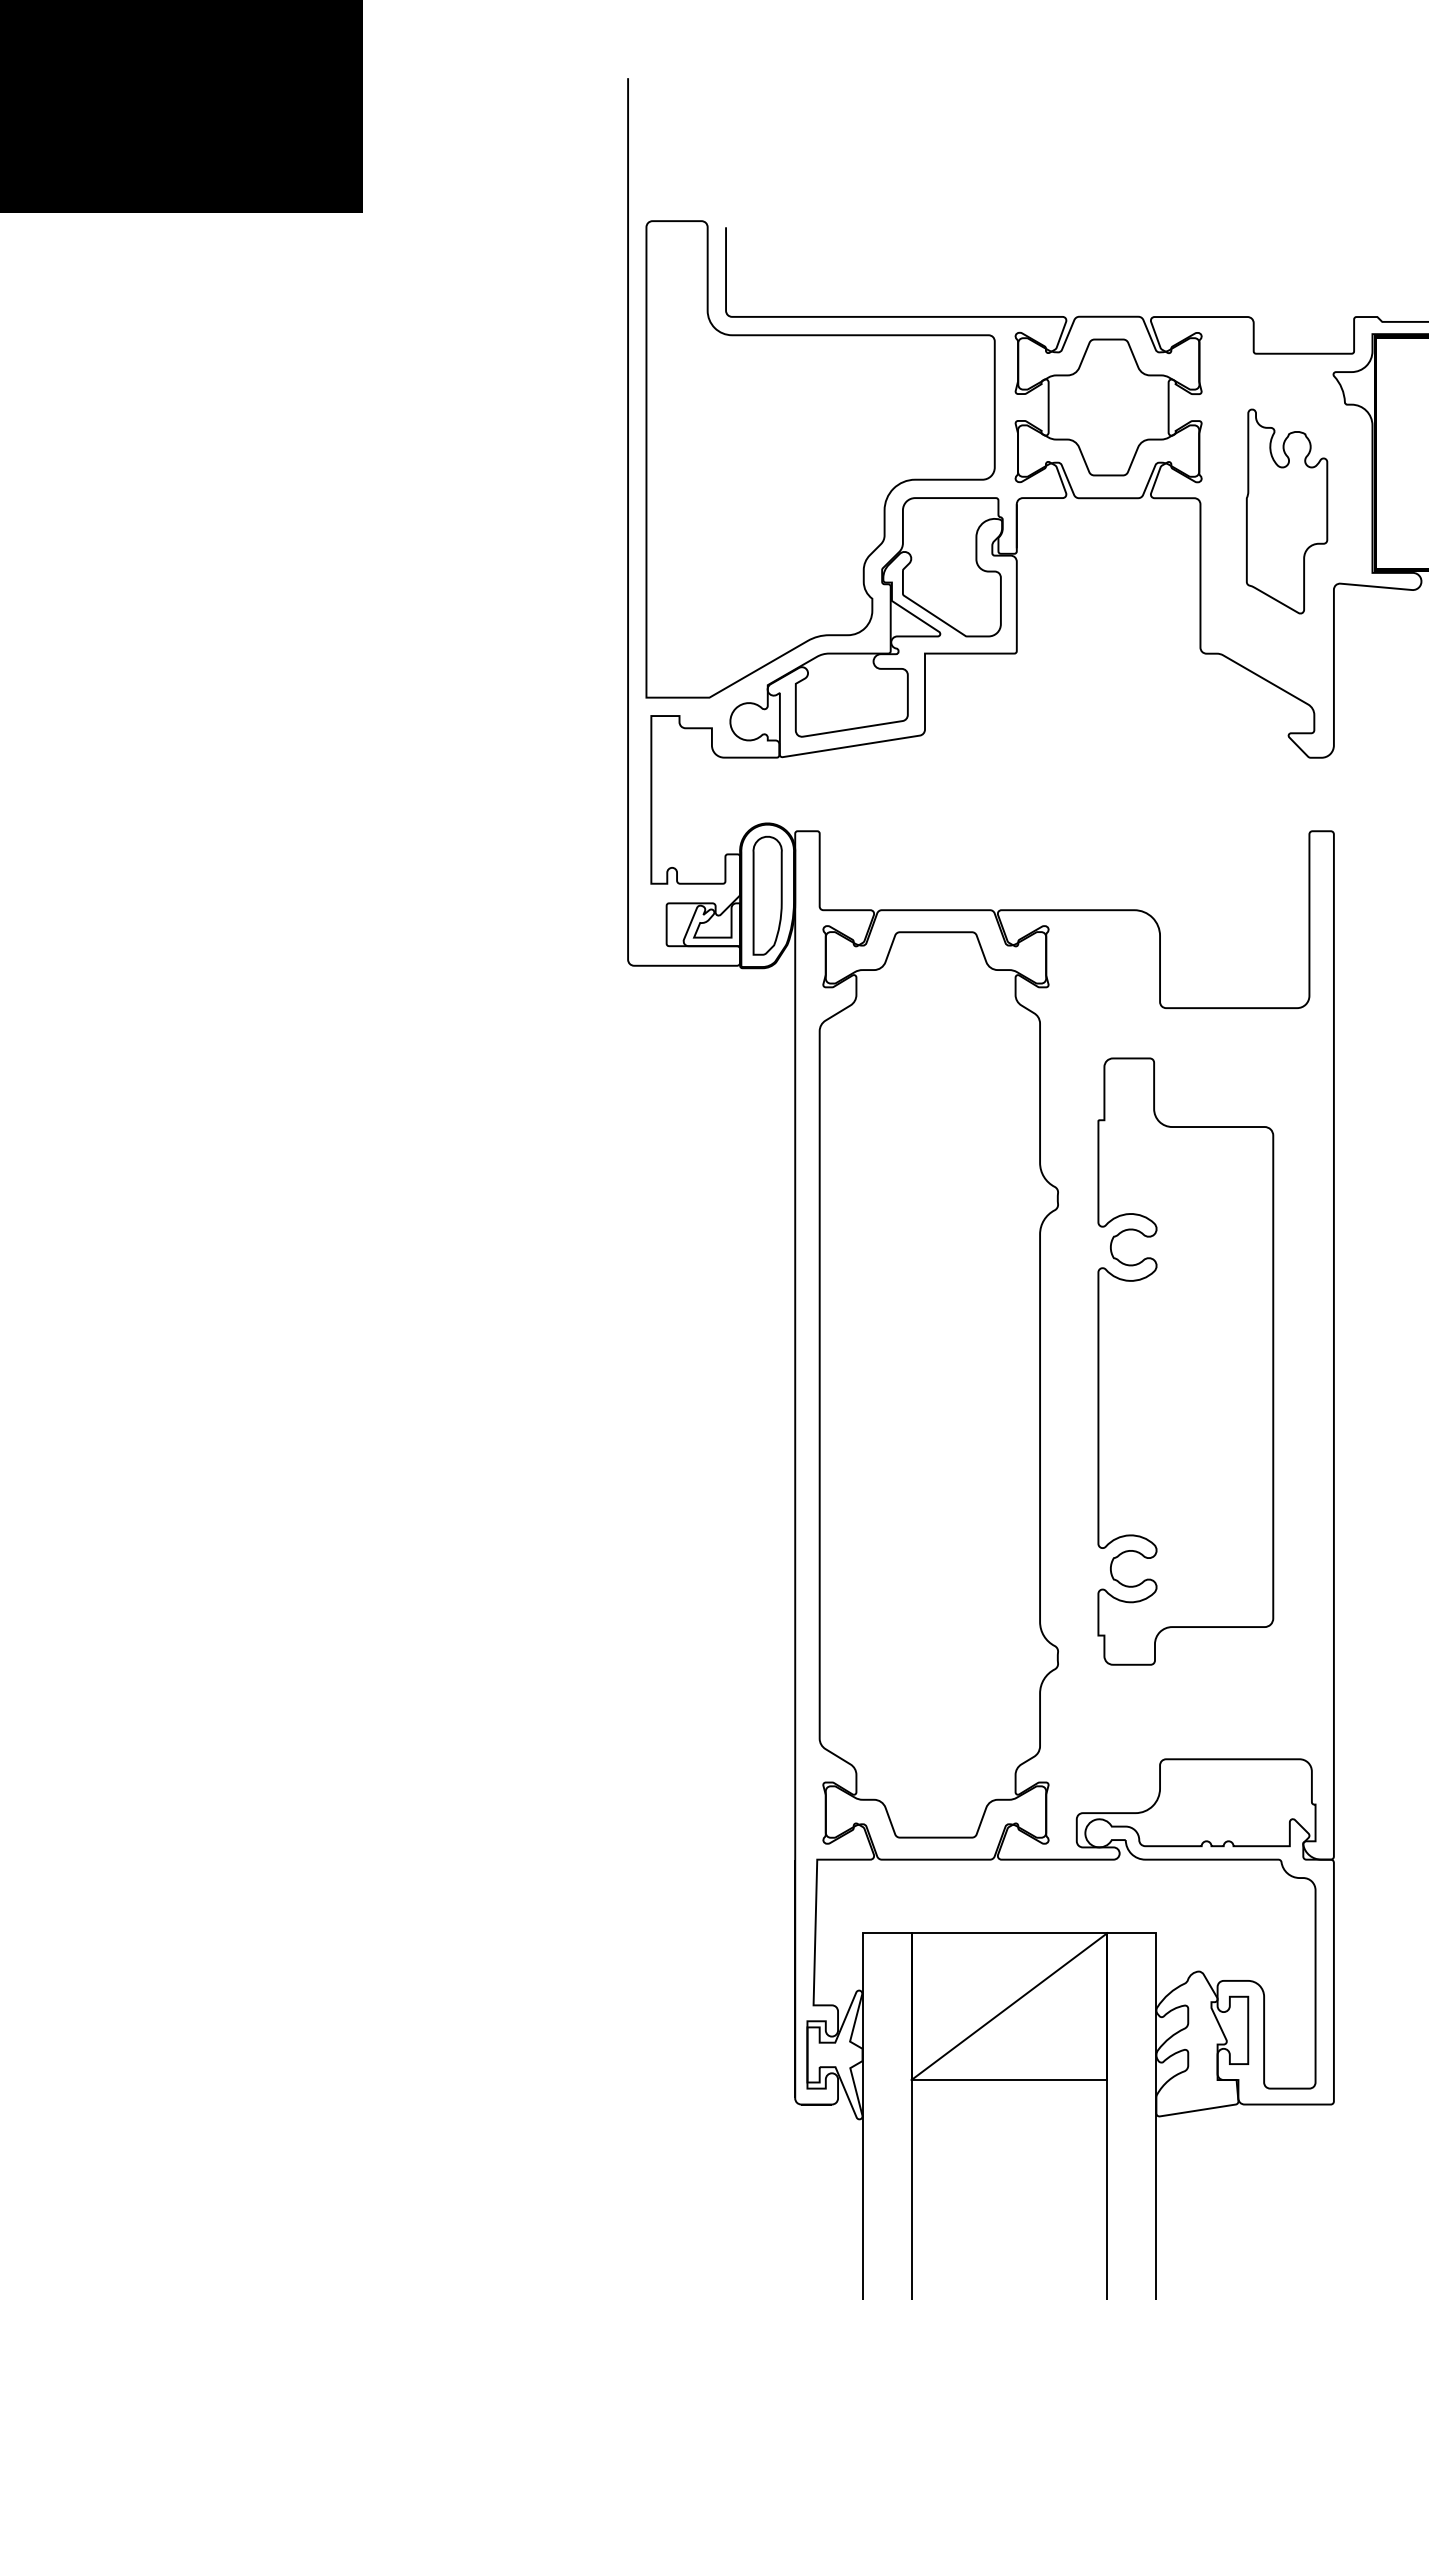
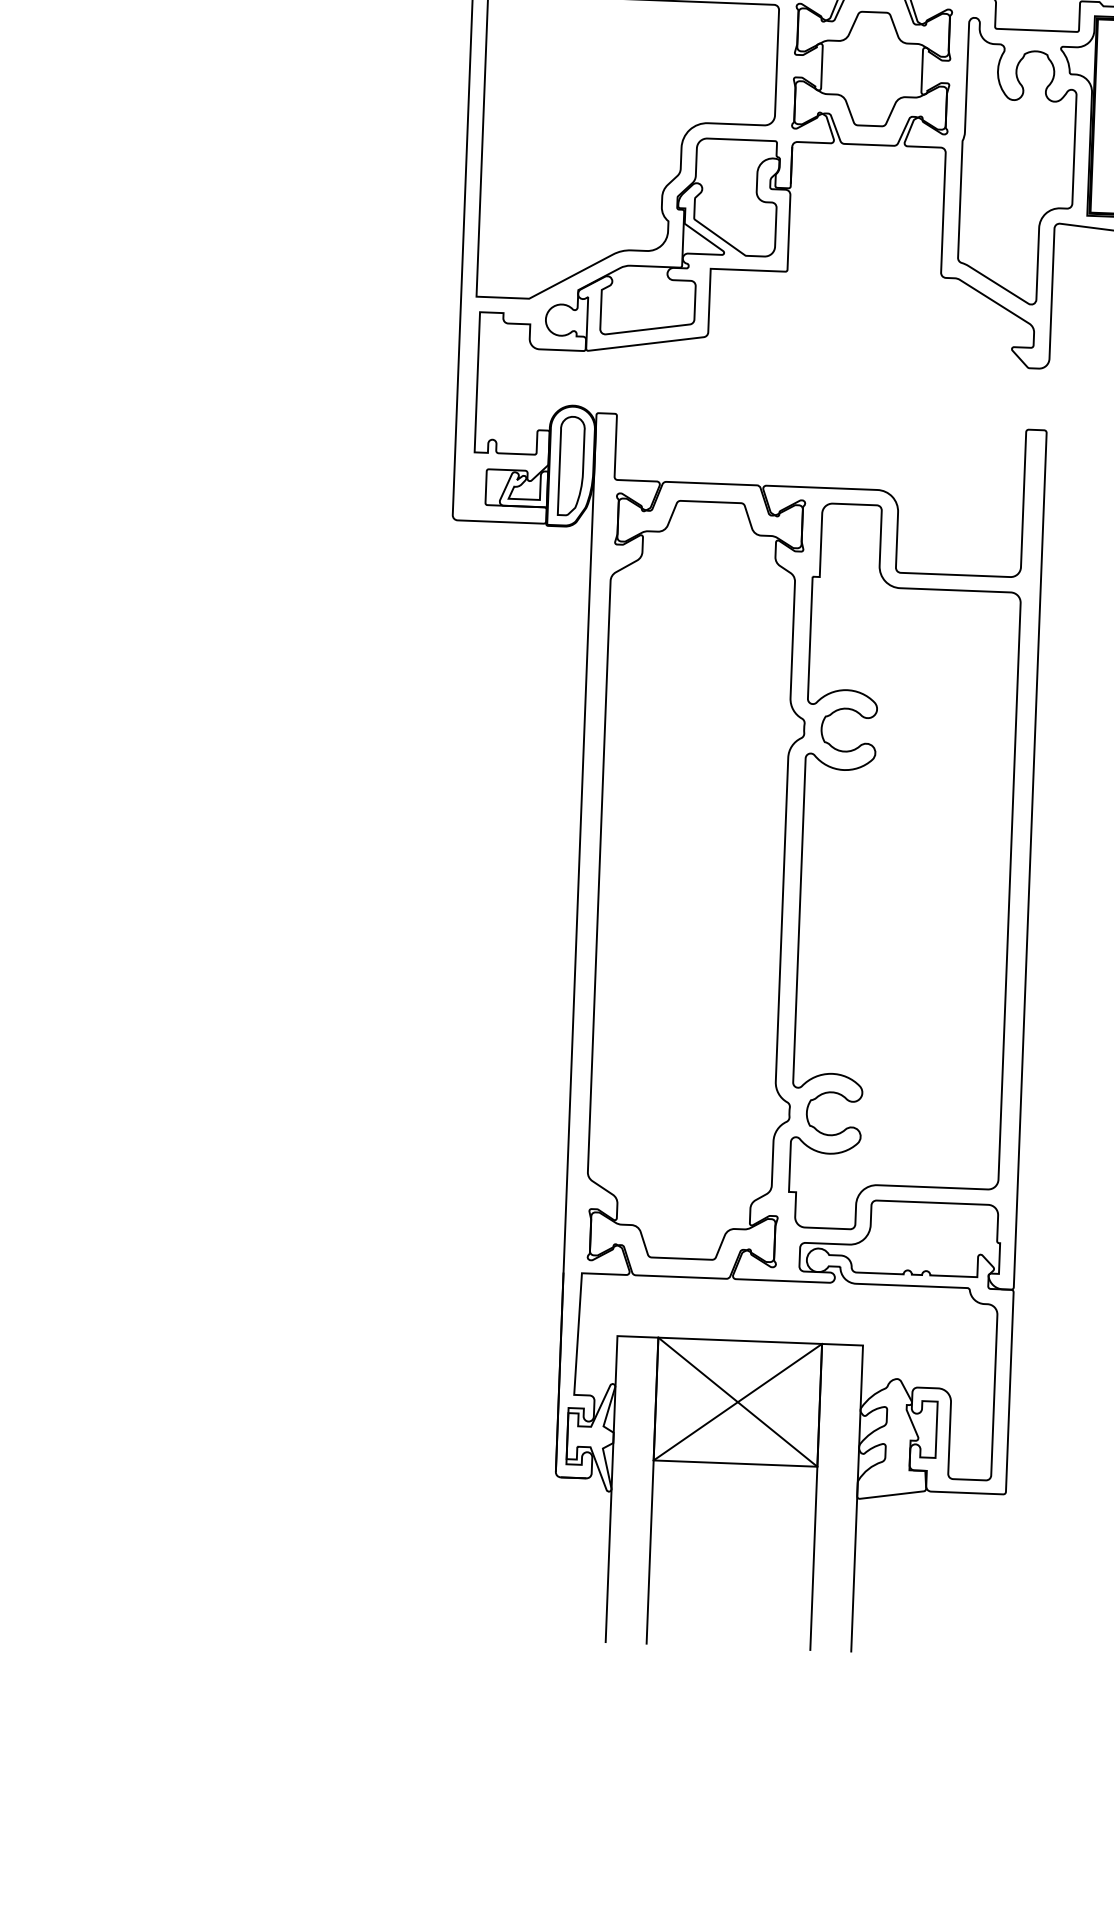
part: (1286, 511) -> (1017, 161), size x1.67
part: (1185, 1361) -> (905, 868), size x1.43
line: (1009, 2006) -> (737, 1402), added

